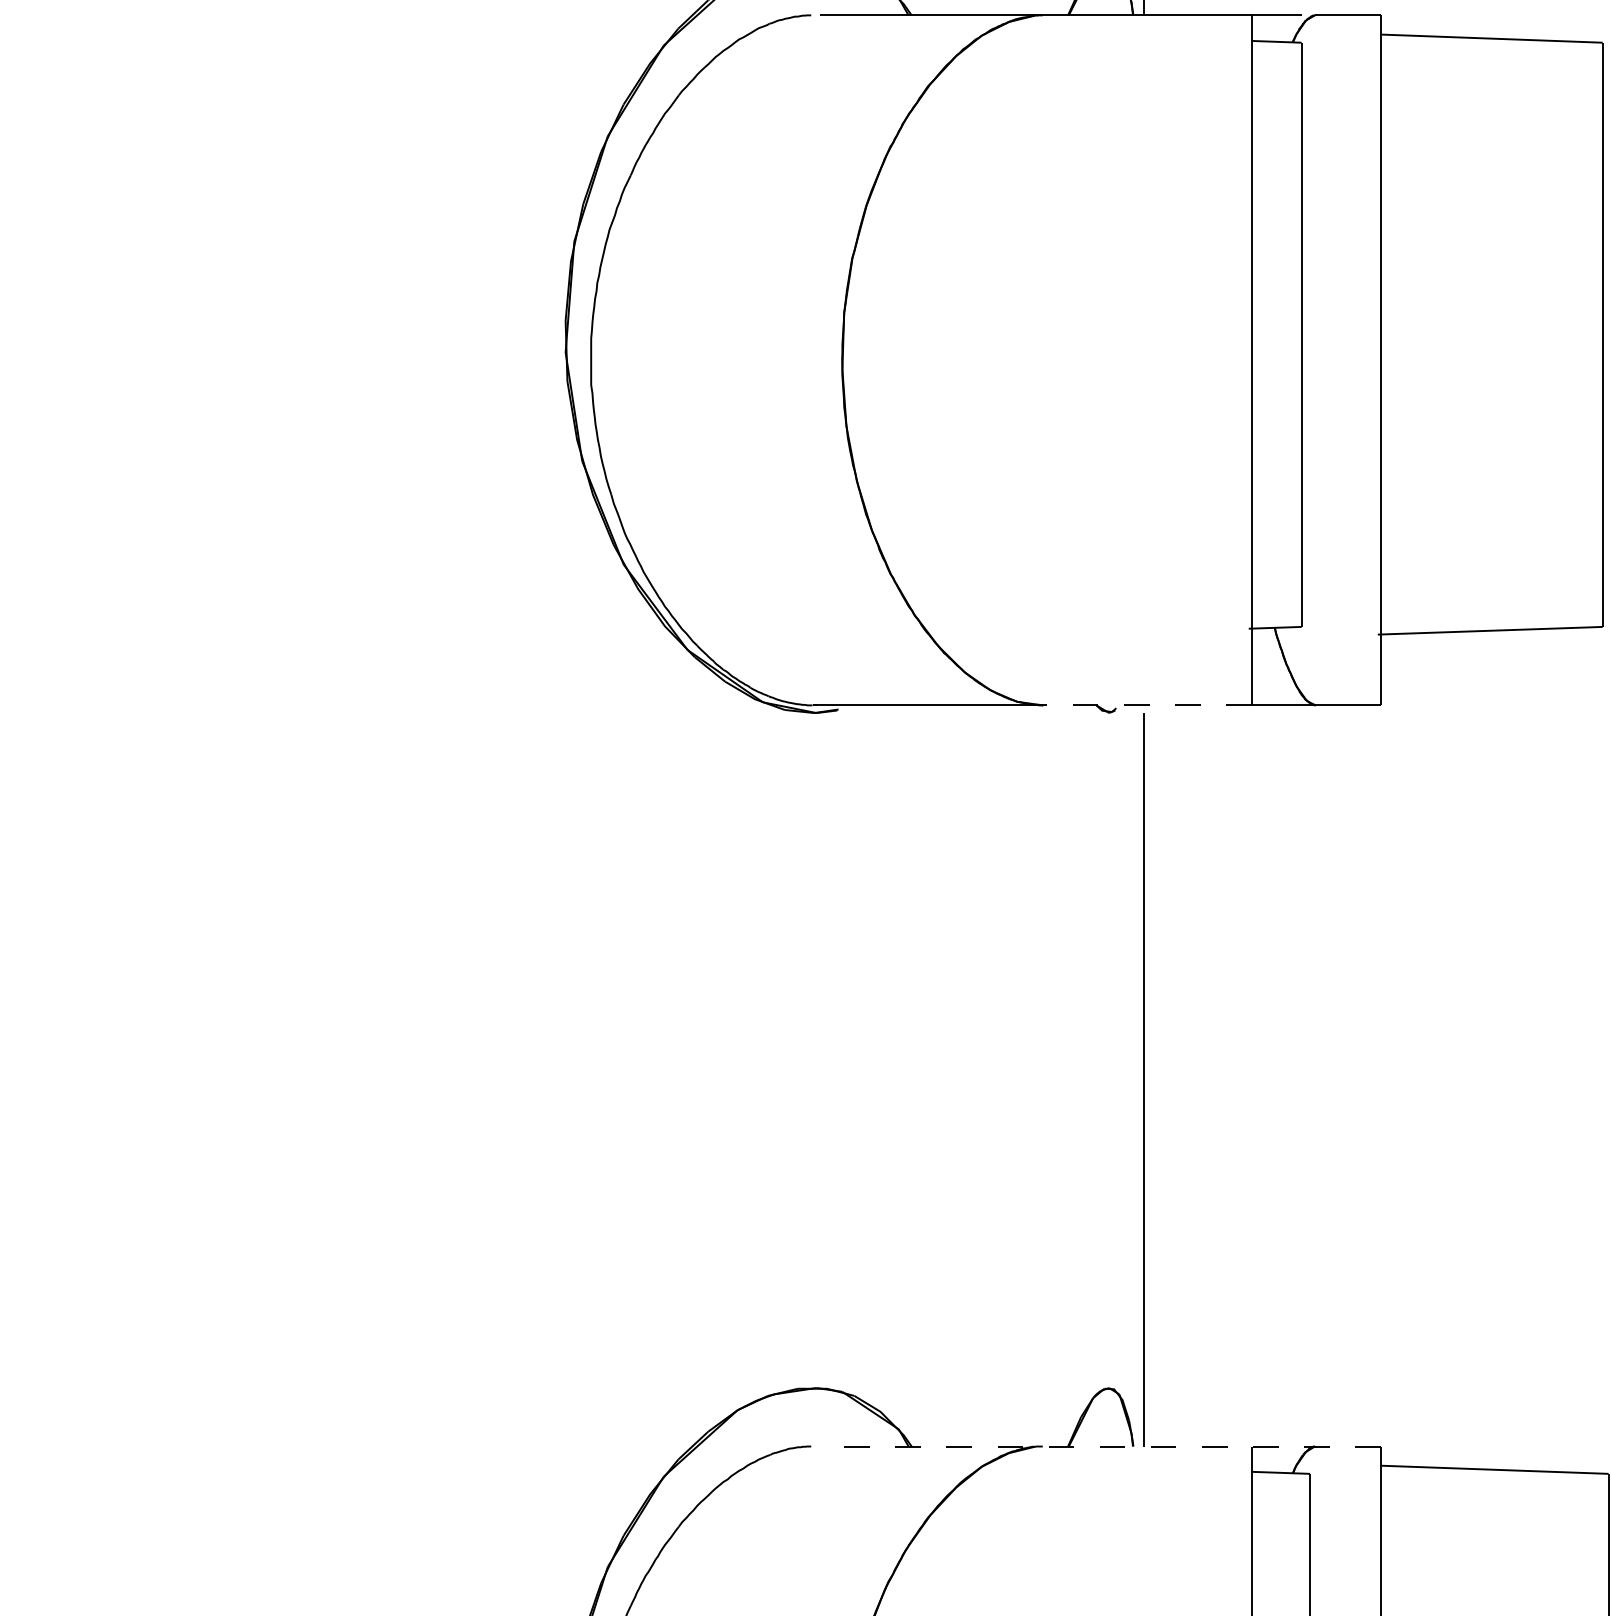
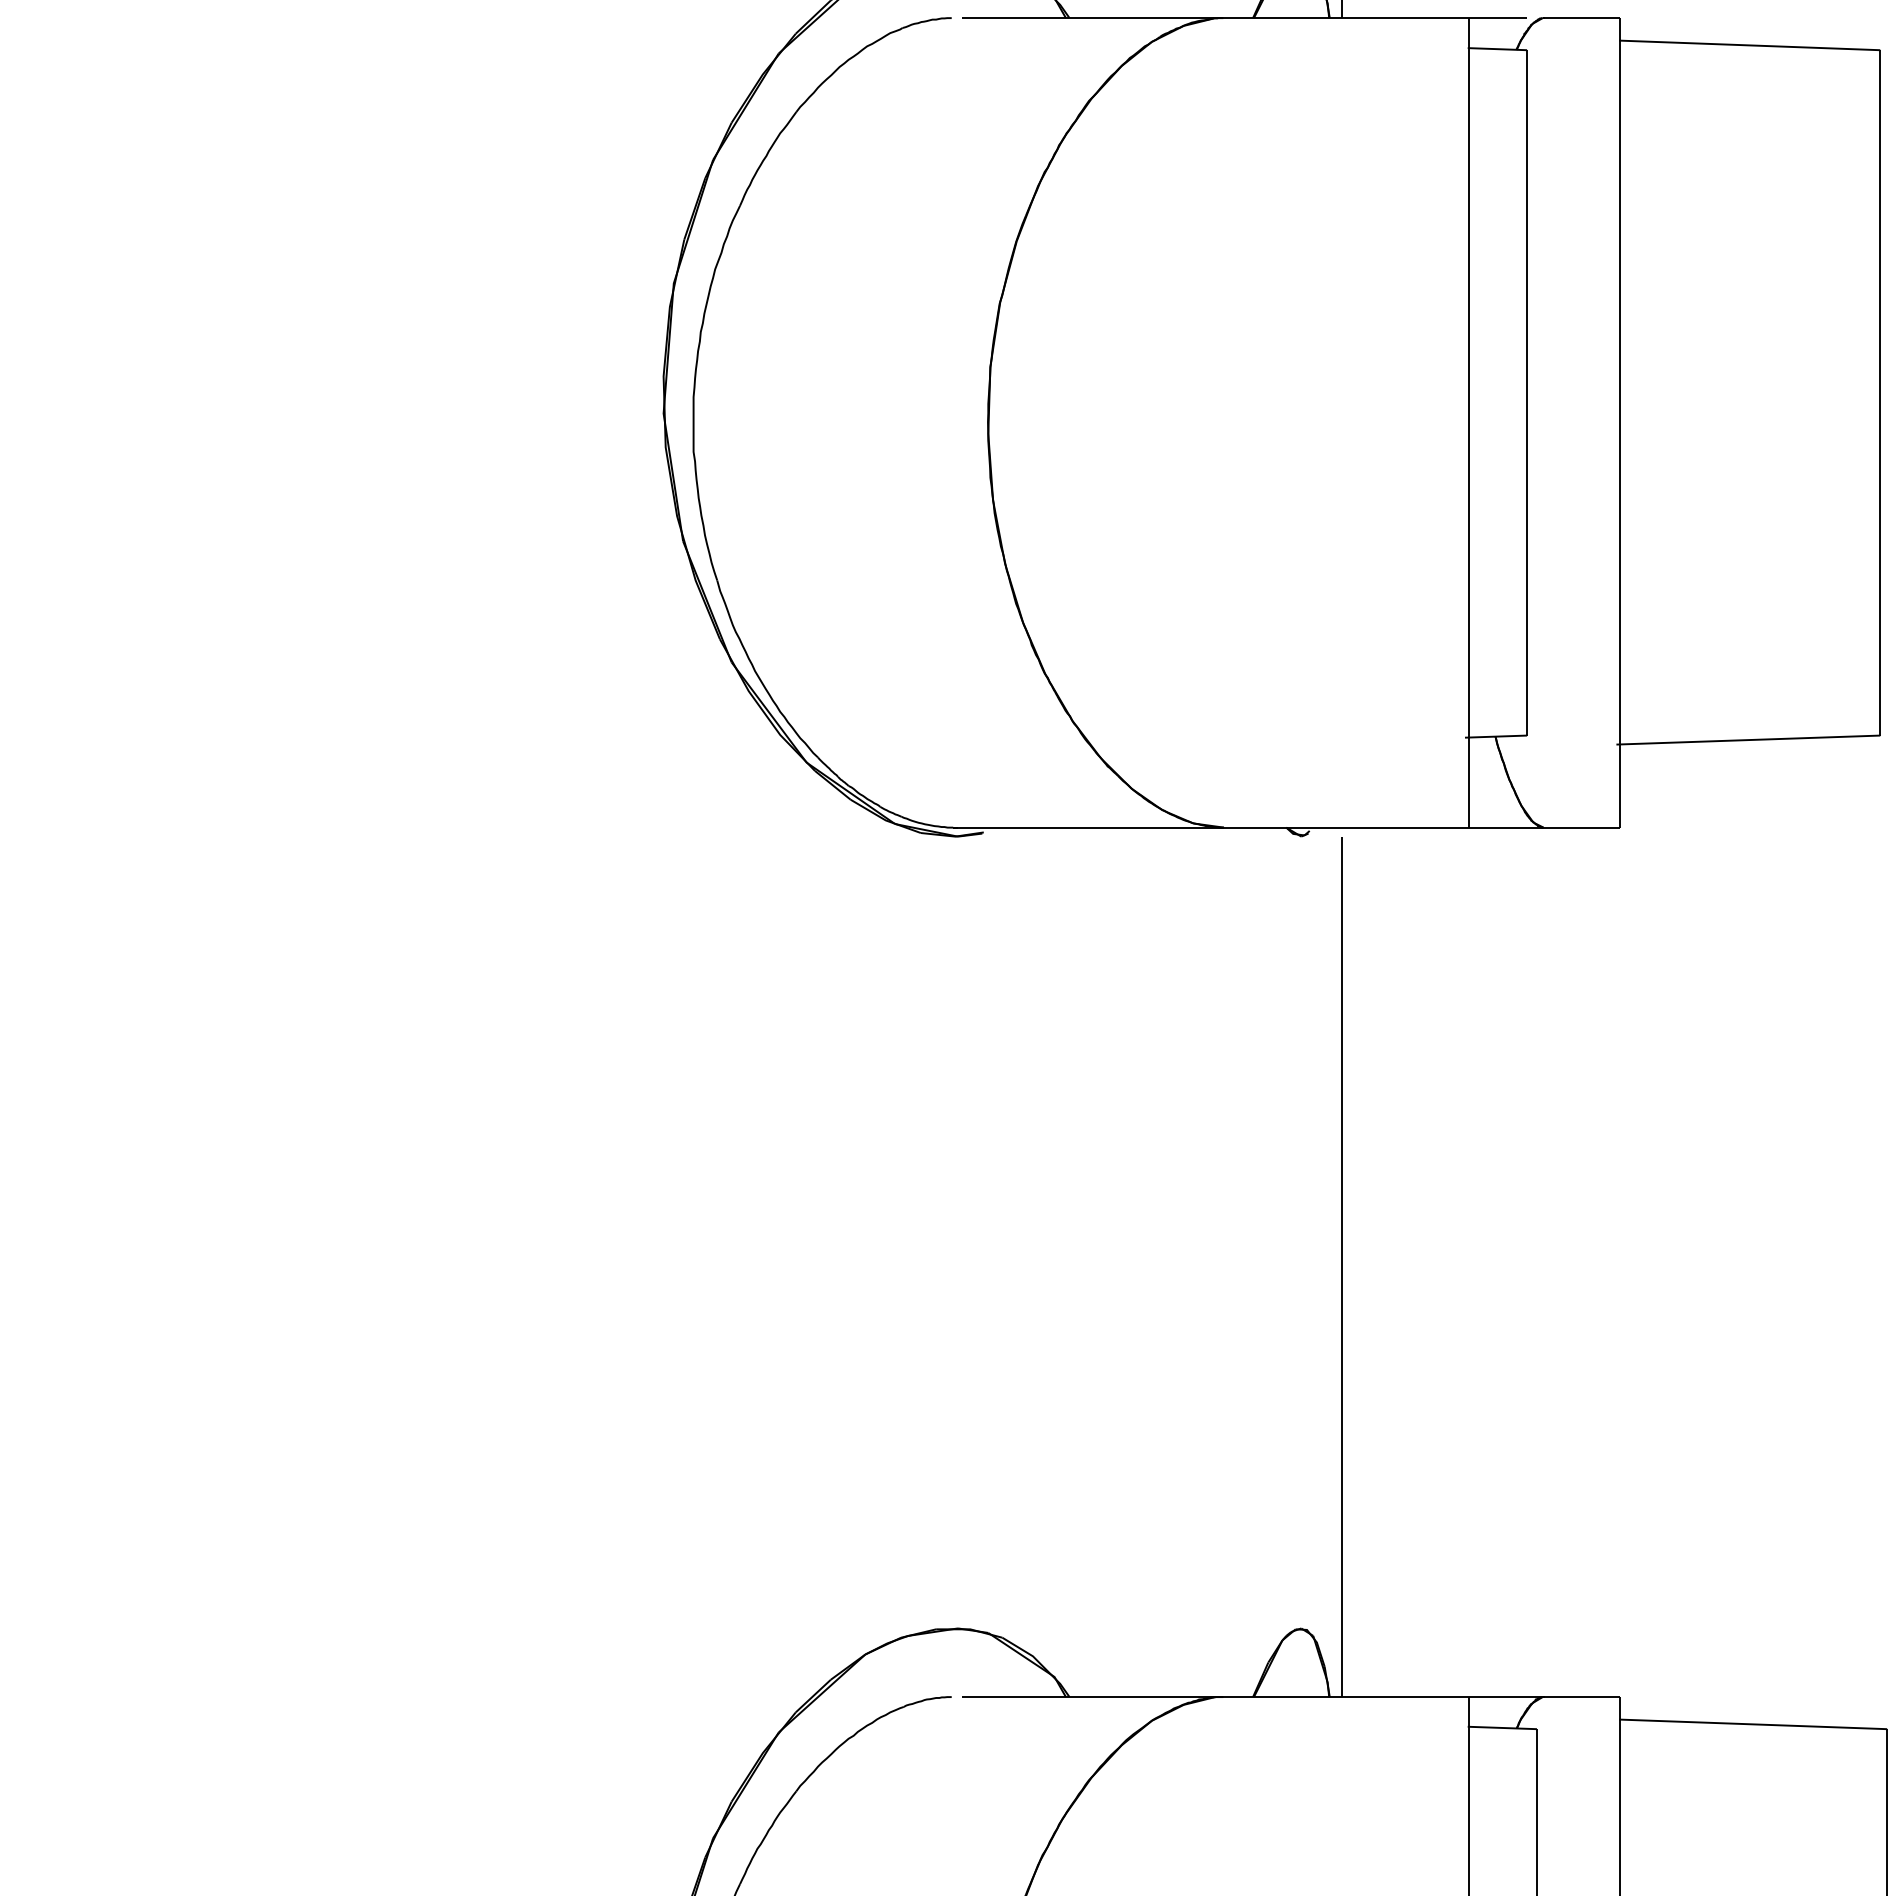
line: (1146, 705) -> (1345, 827), dashed -> solid
line: (1100, 1446) -> (1291, 1697), dashed -> solid

